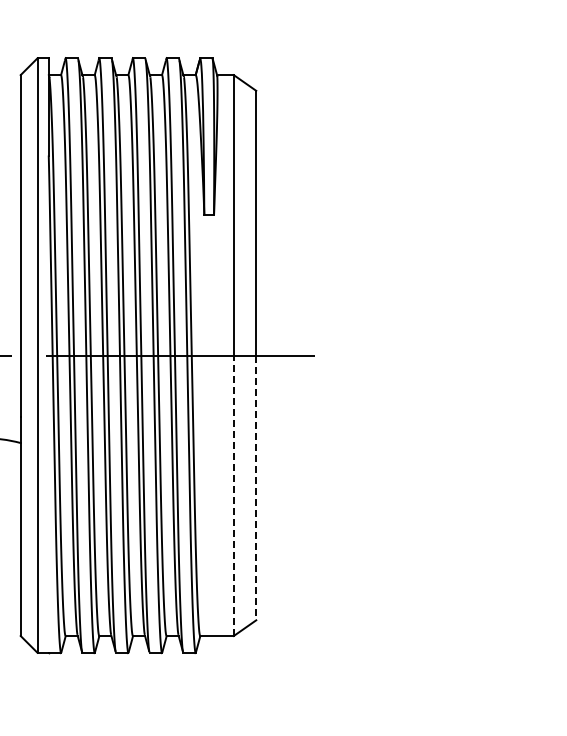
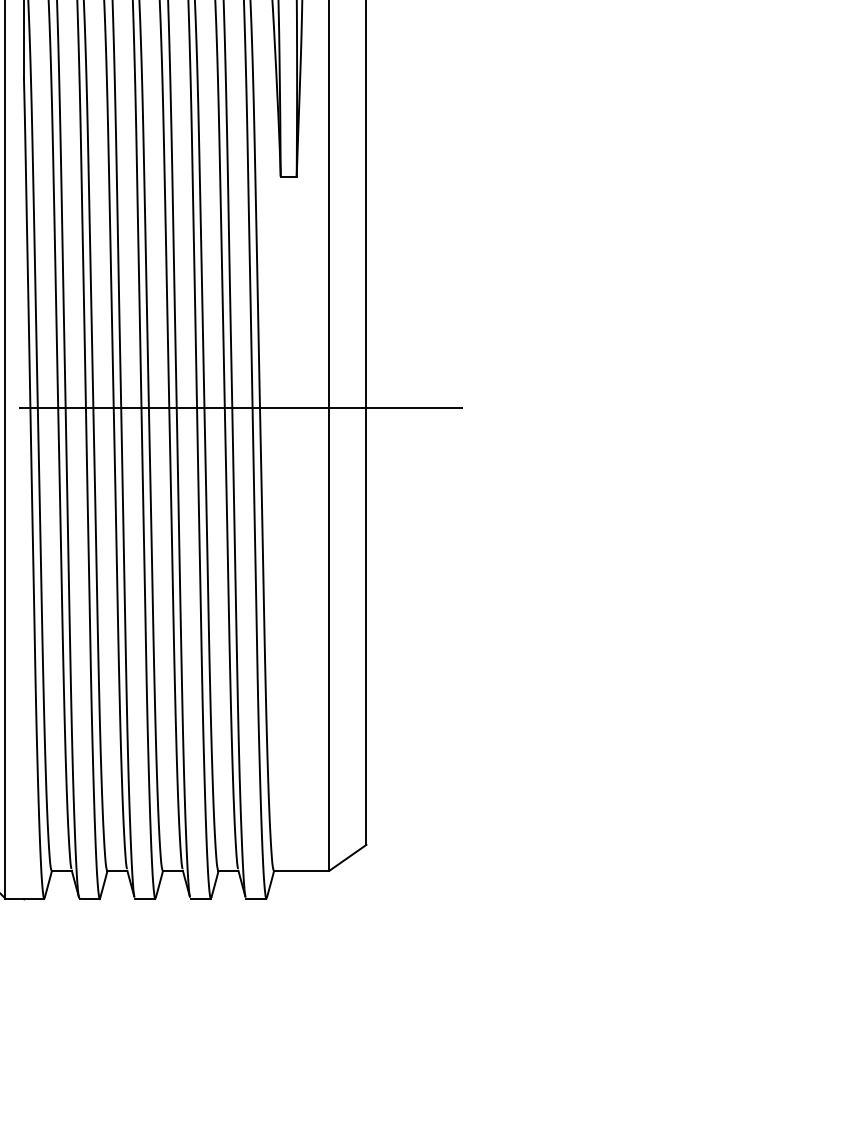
line: (256, 488) -> (366, 627), dashed -> solid
line: (233, 495) -> (328, 638), dashed -> solid

